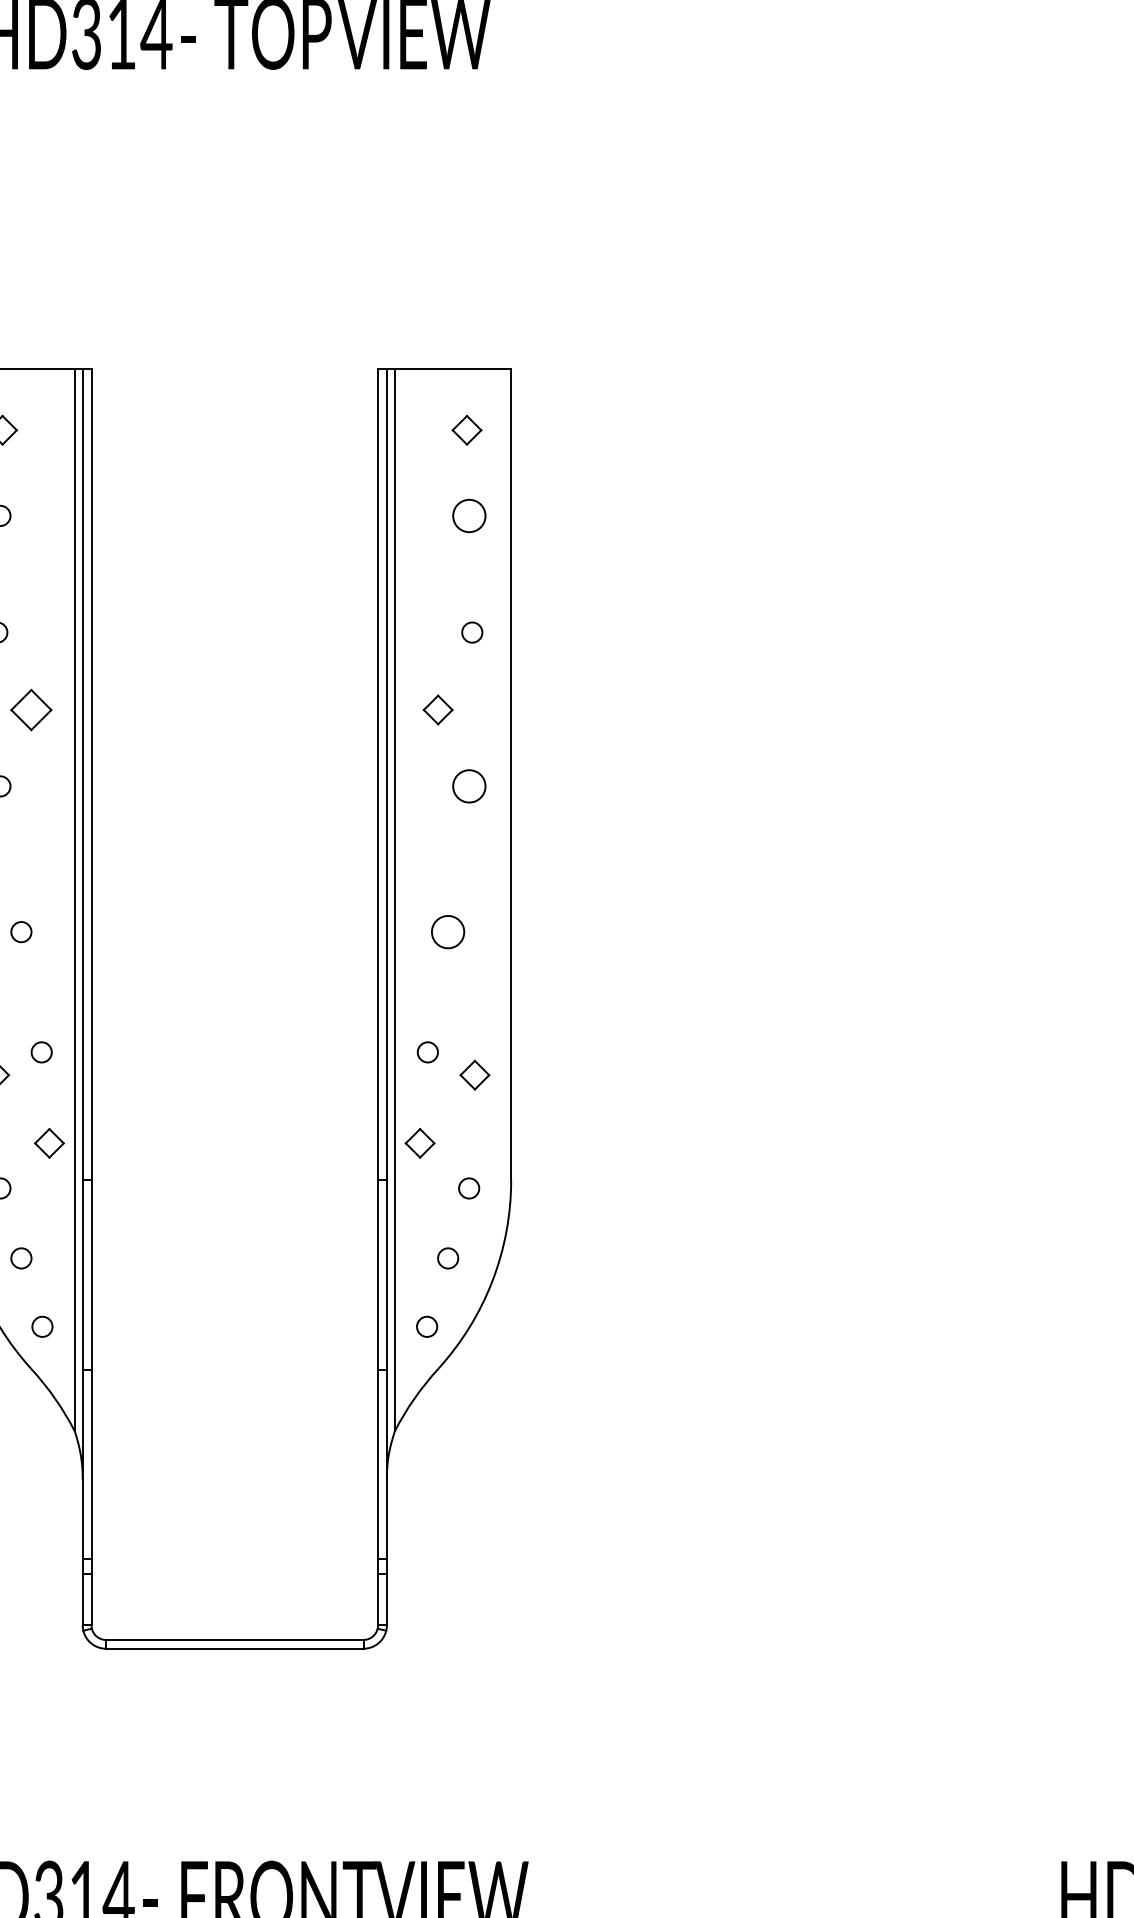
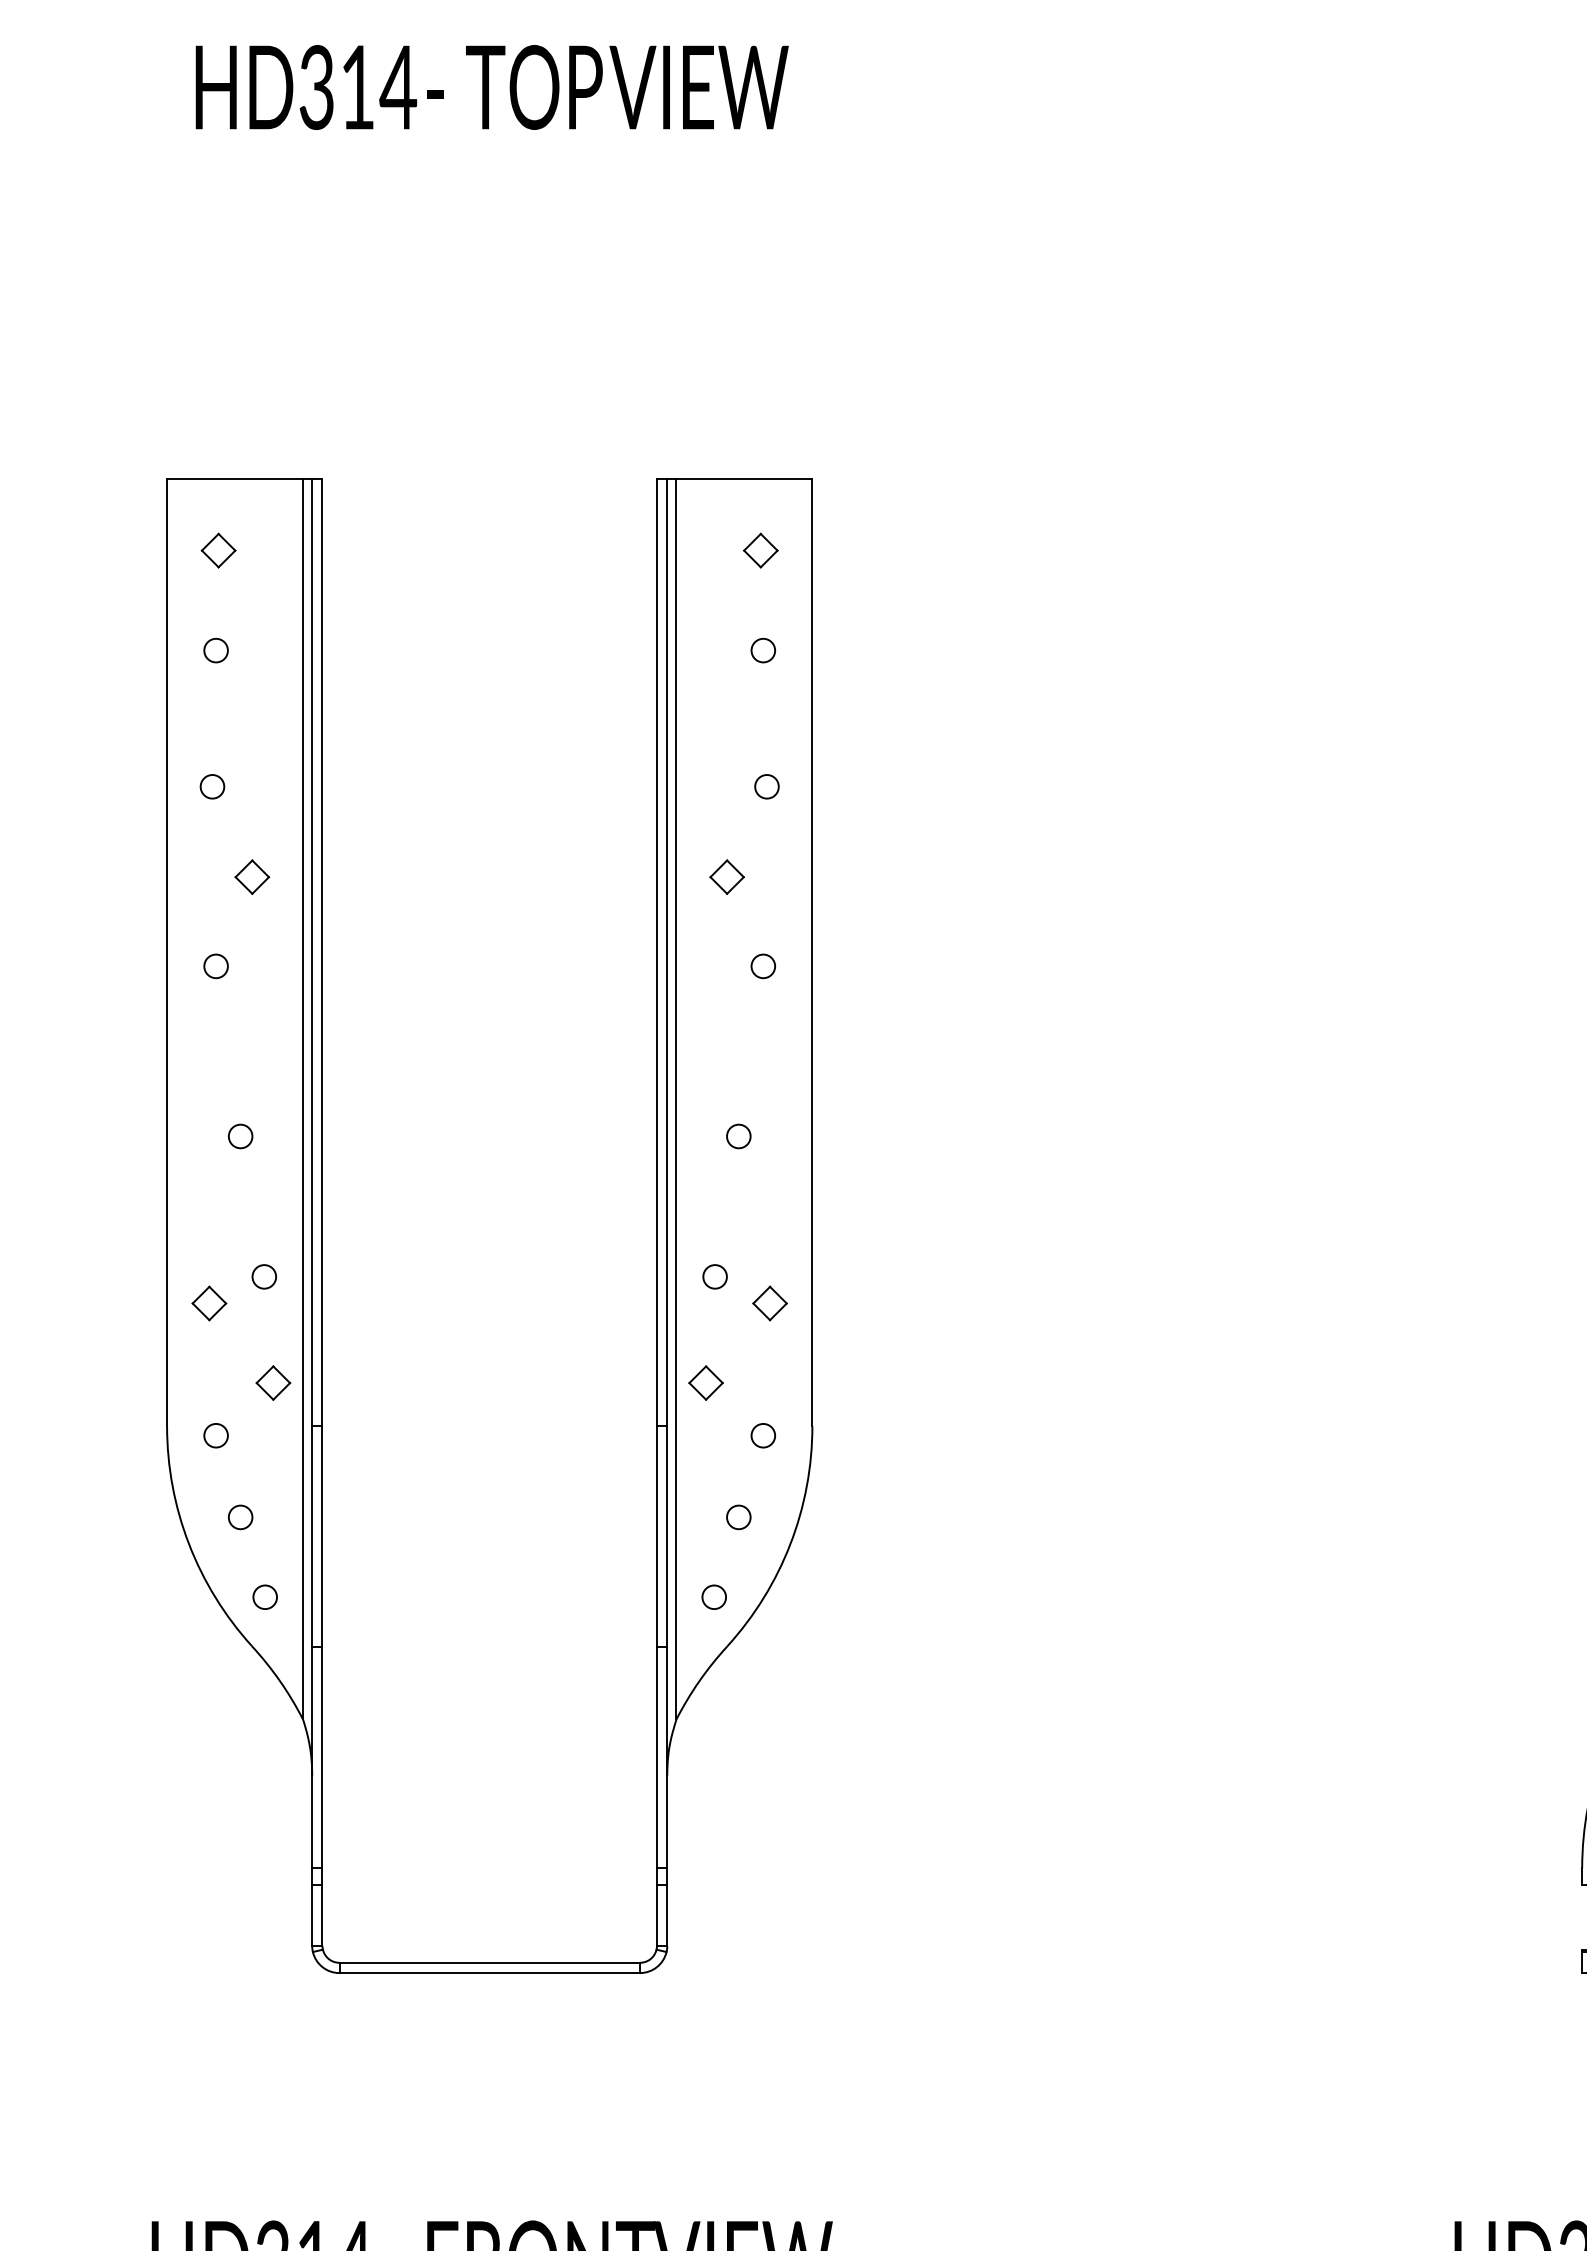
circle: (468, 515) -> (762, 650), size x0.62
part: (31, 709) -> (252, 876), size x0.71
circle: (468, 786) -> (762, 966), size x0.62
circle: (447, 932) -> (738, 1136), size x0.62

